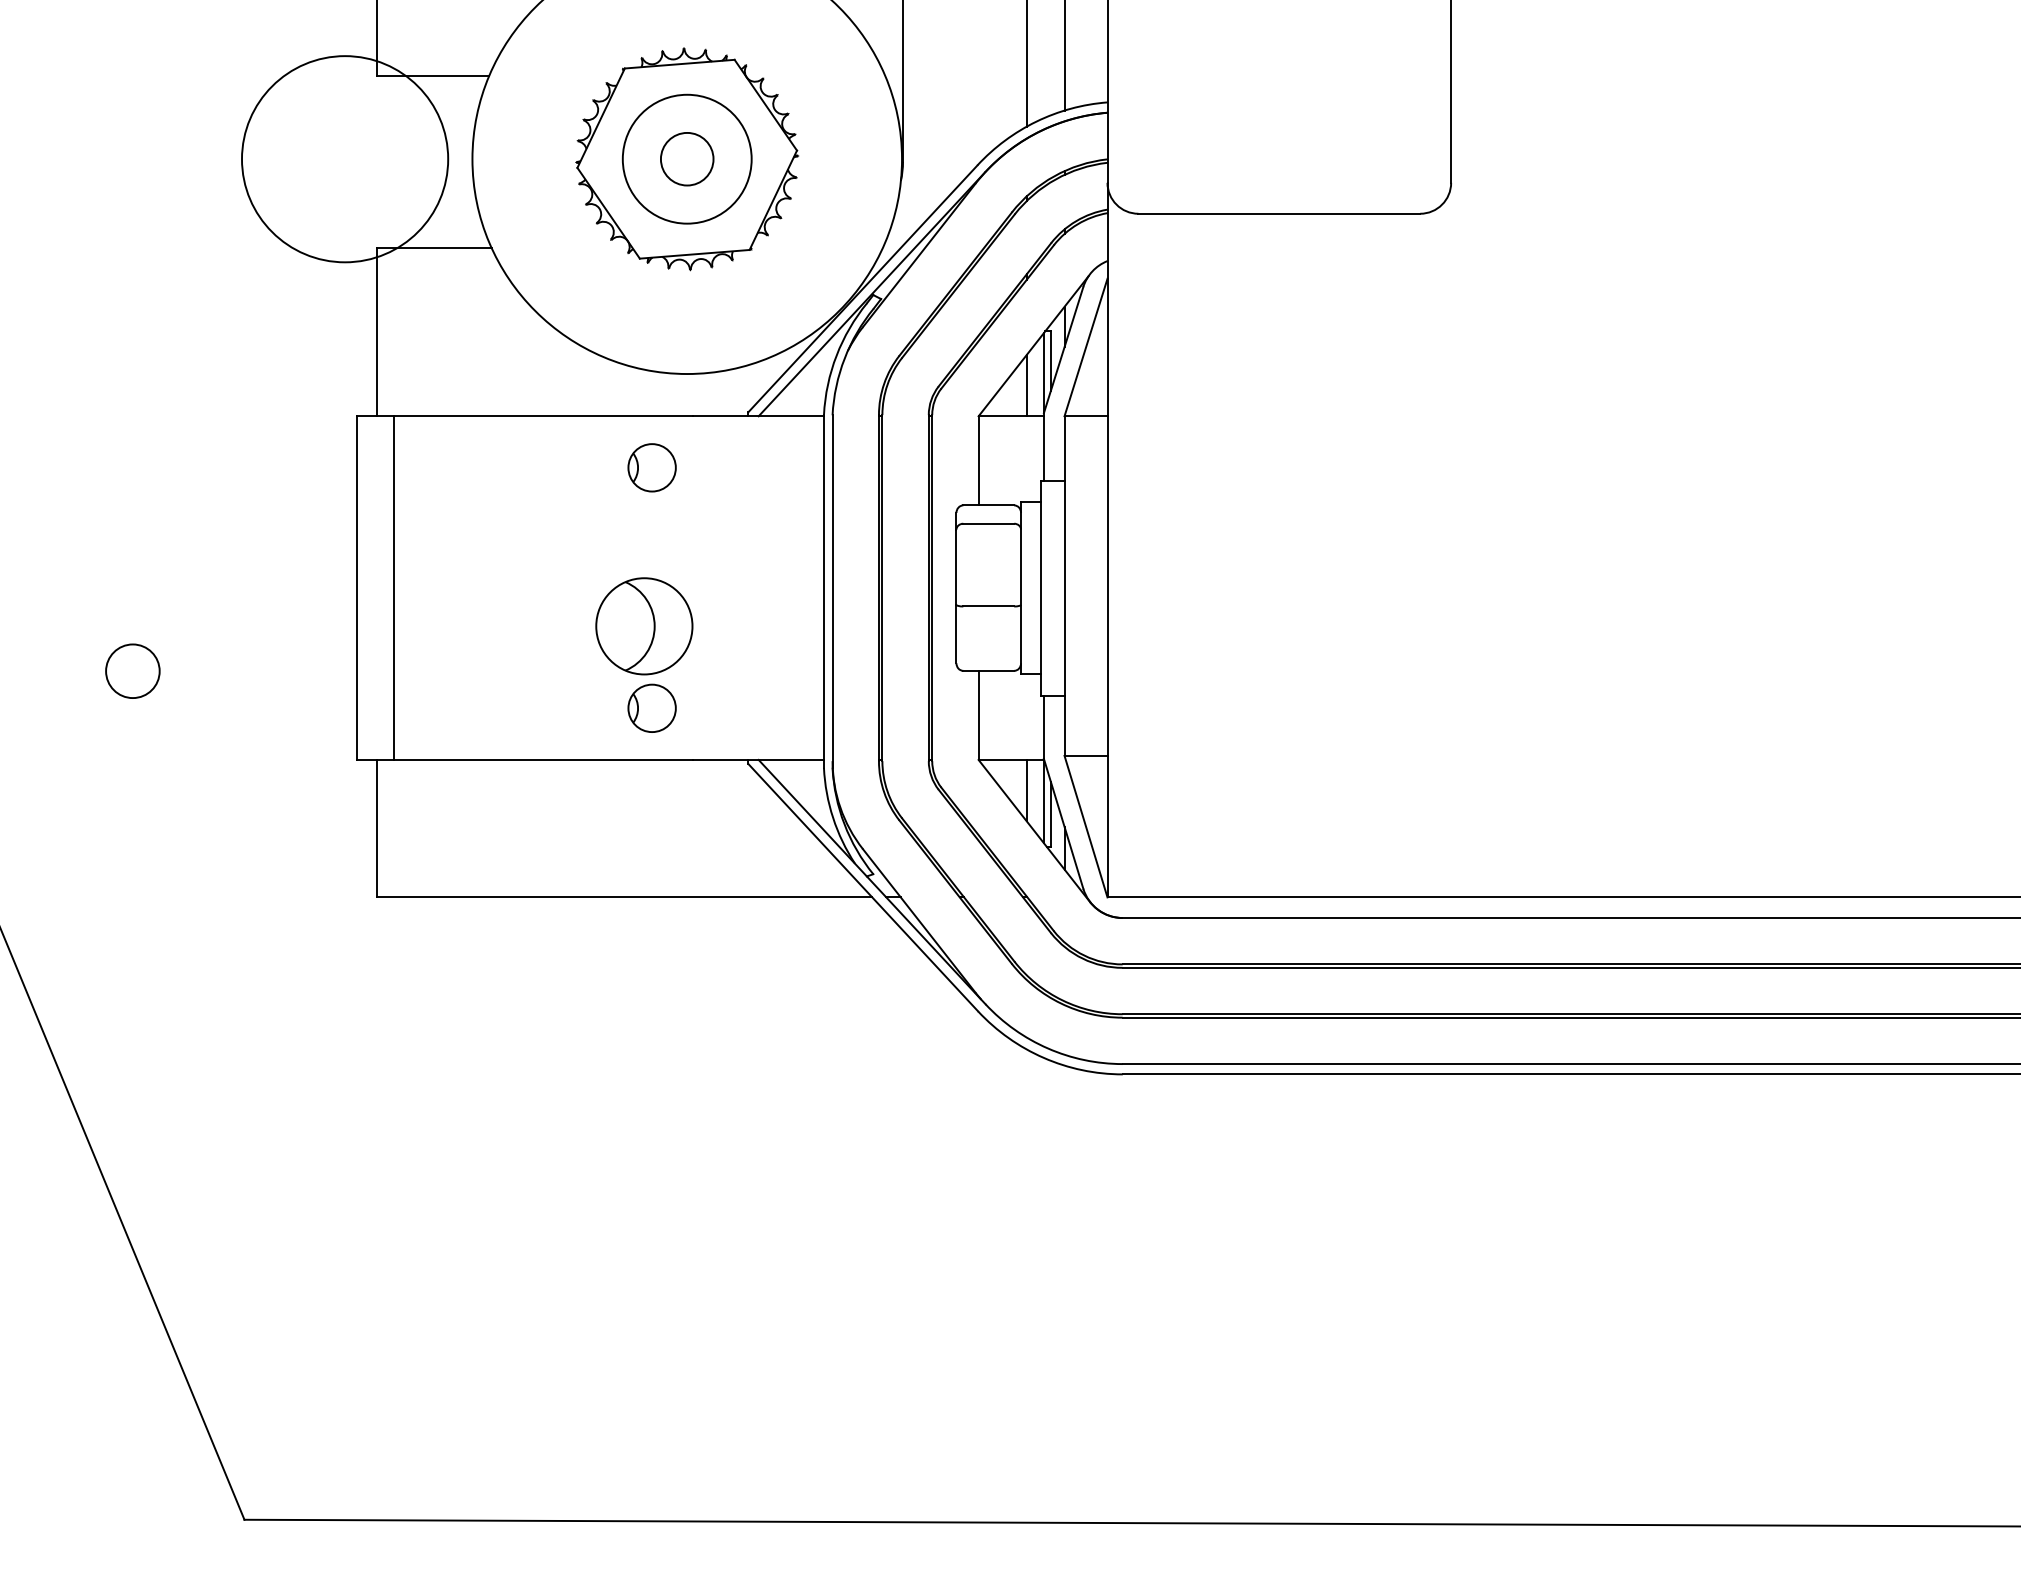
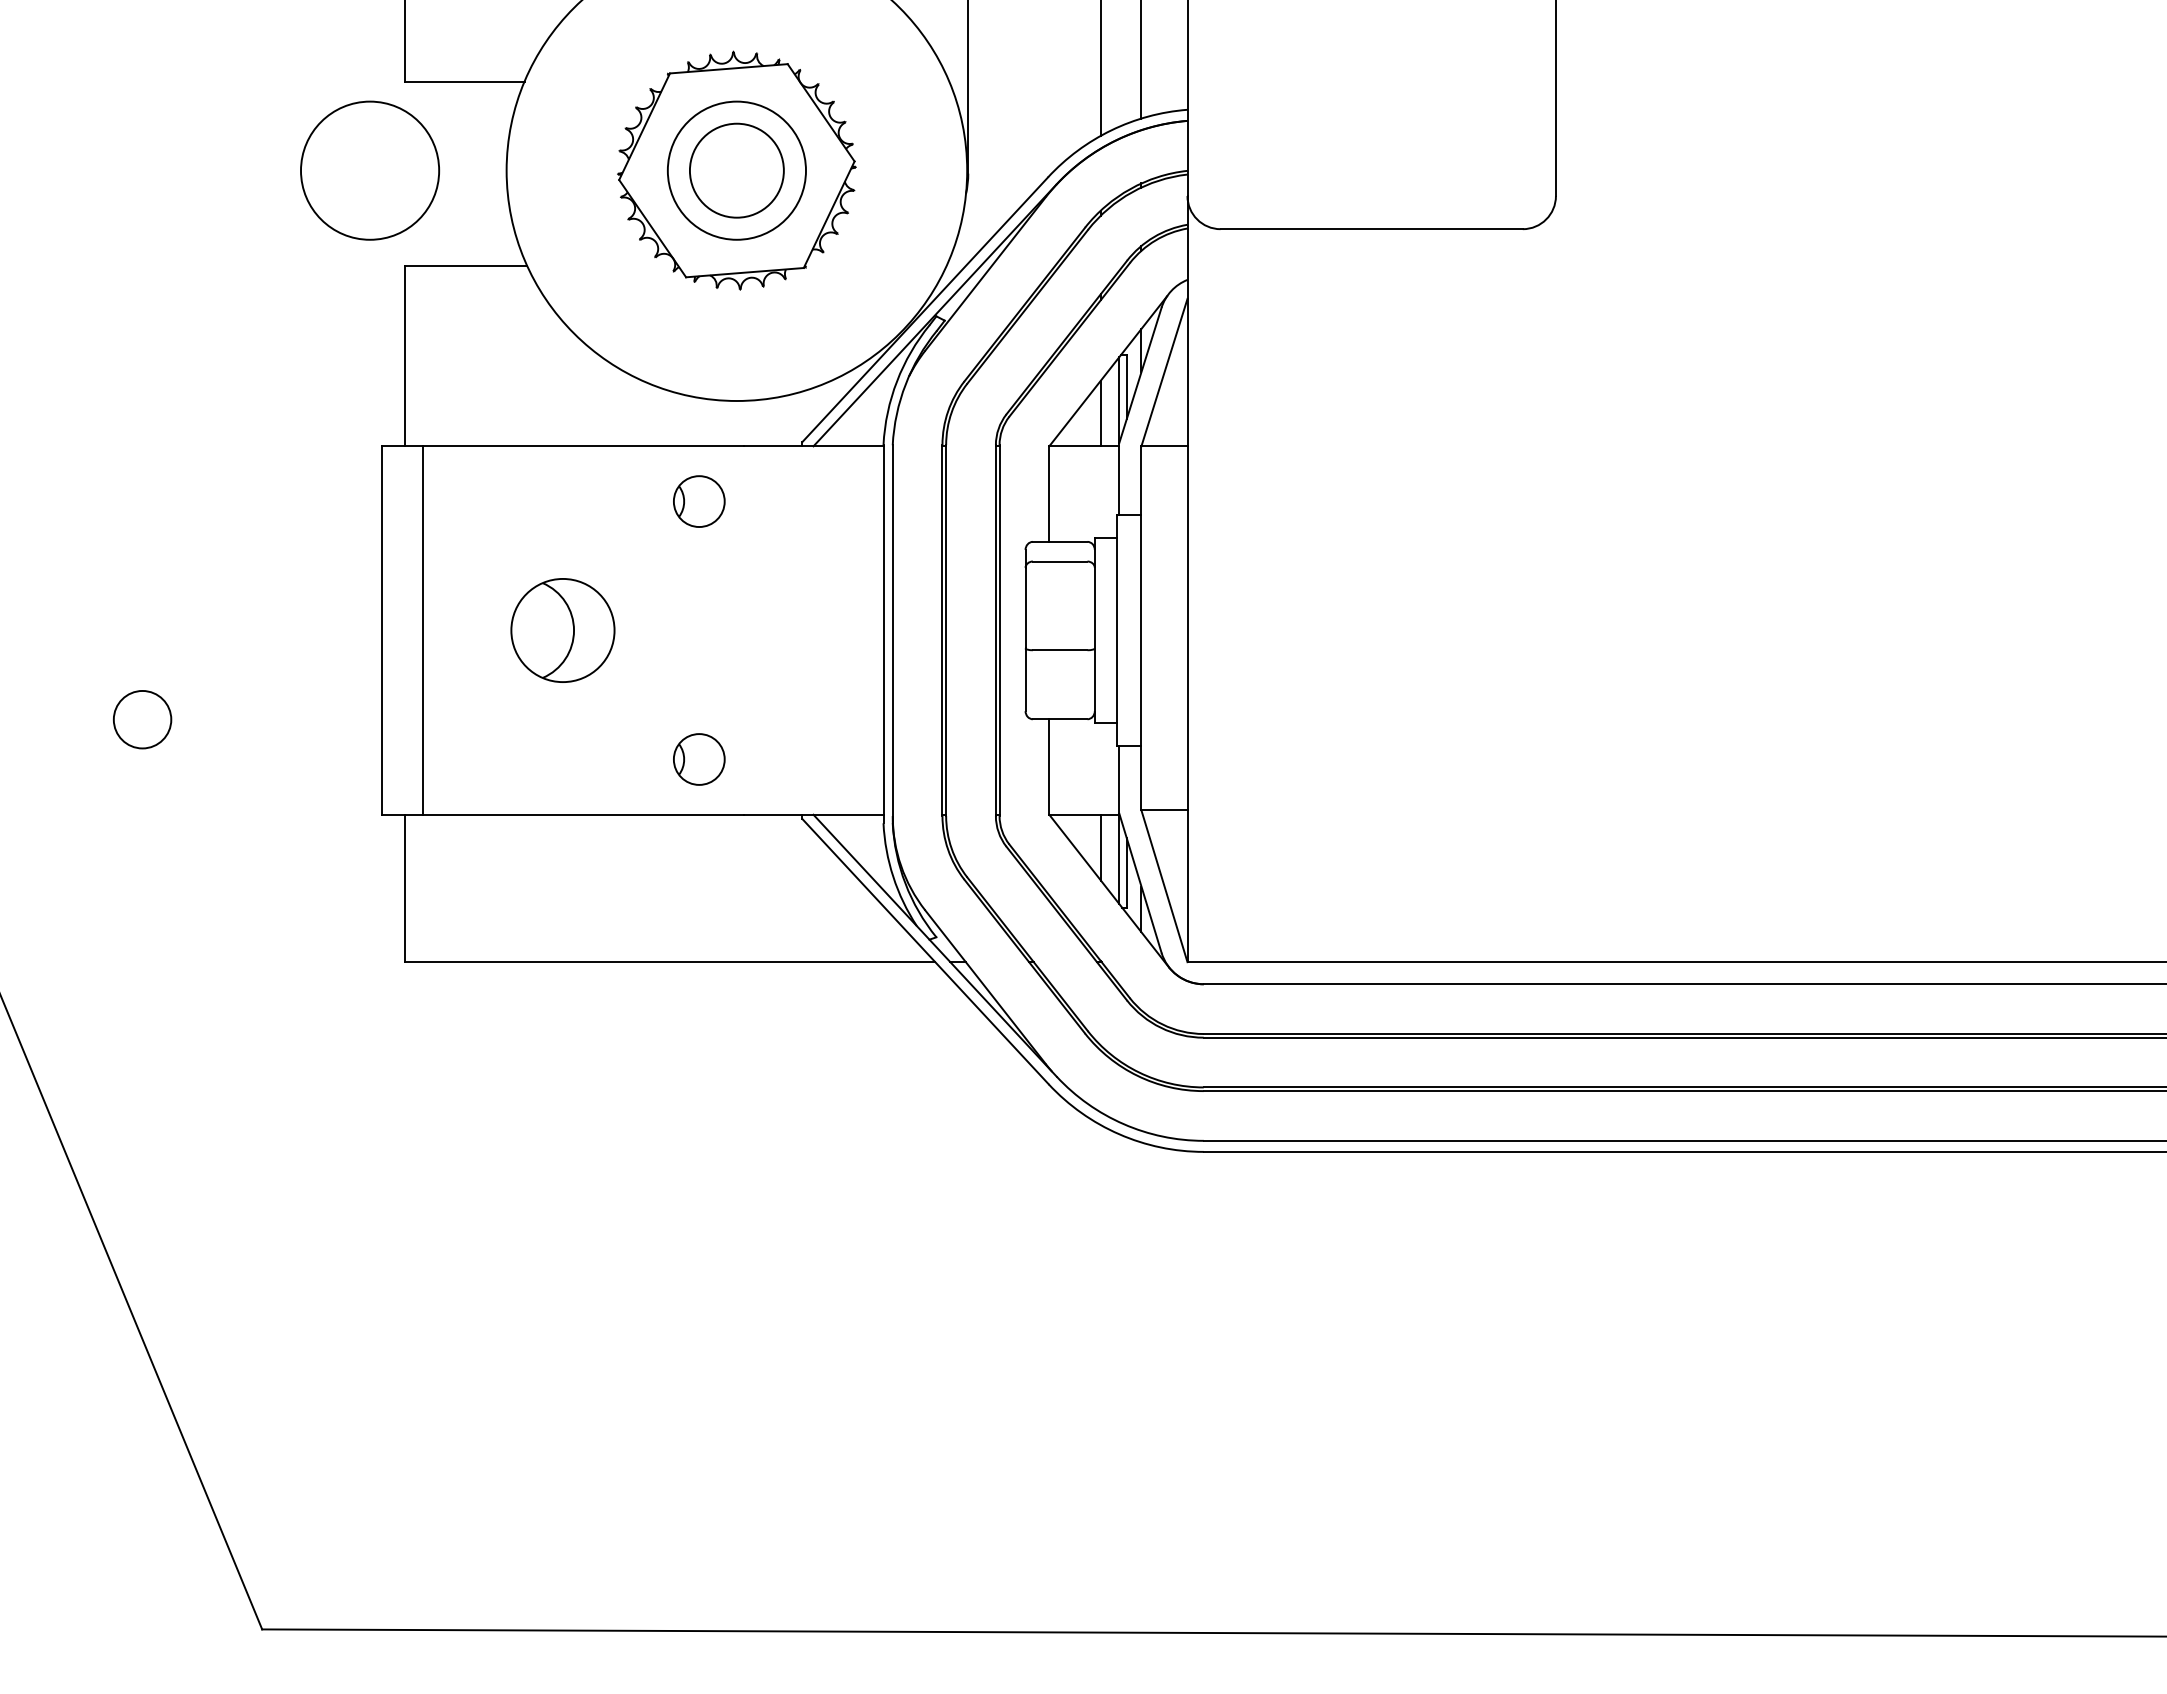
circle: (345, 159) -> (370, 170), size x0.62
circle: (686, 159) -> (736, 170), size x1.67
part: (643, 626) -> (562, 630), moved

